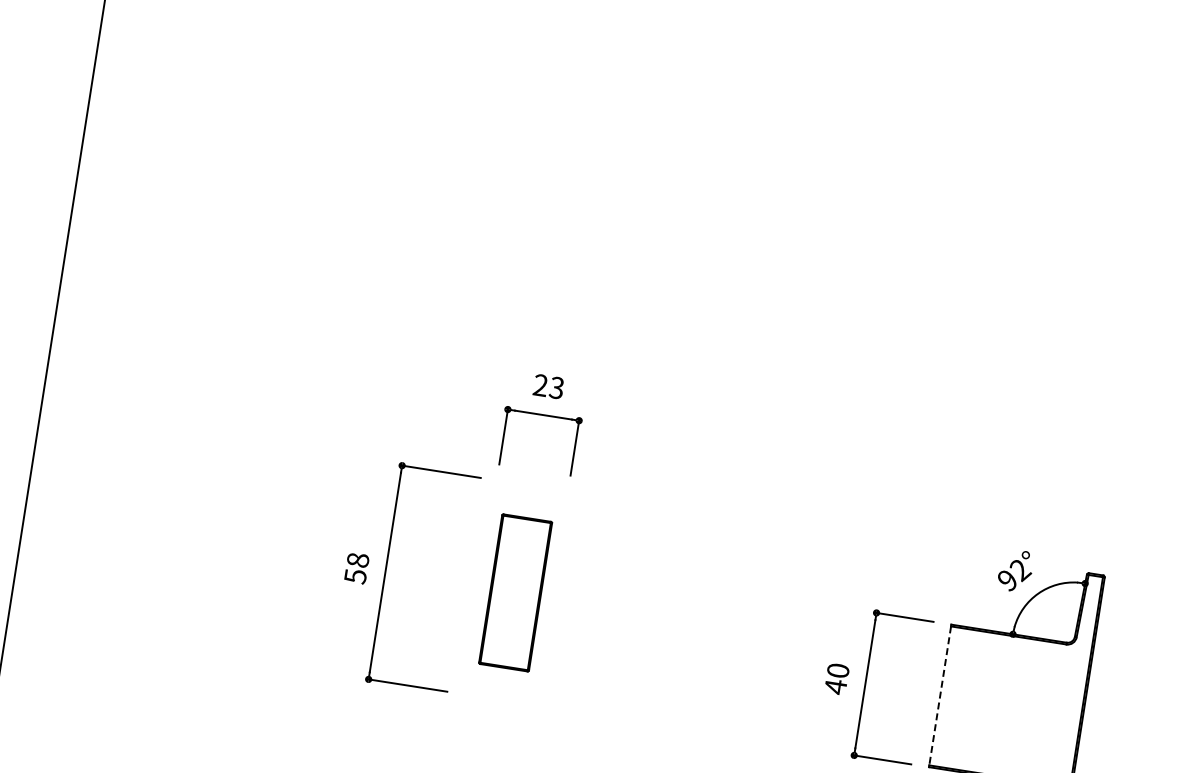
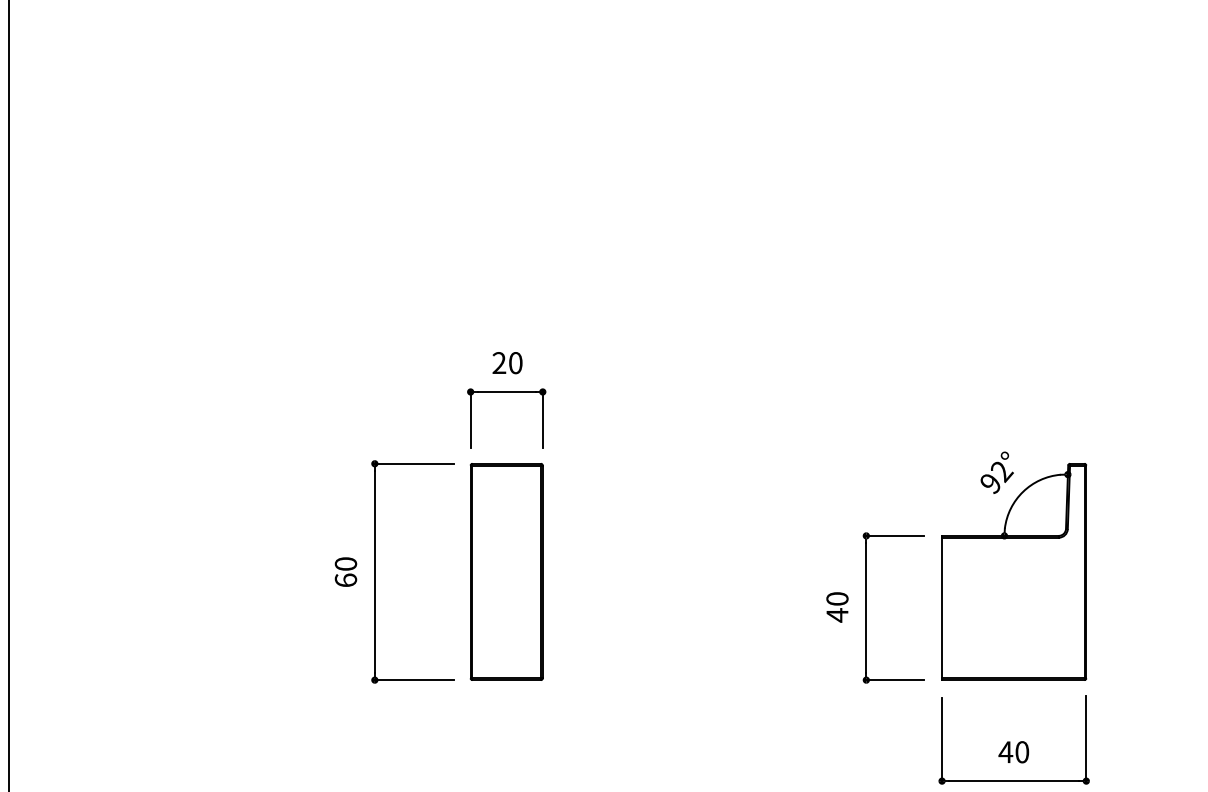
text: (556, 388) -> (515, 363), 23 -> 20
text: (356, 568) -> (345, 572), 58 -> 60
part: (515, 592) -> (506, 571), size x1.43
line: (940, 696) -> (942, 608), dashed -> solid

